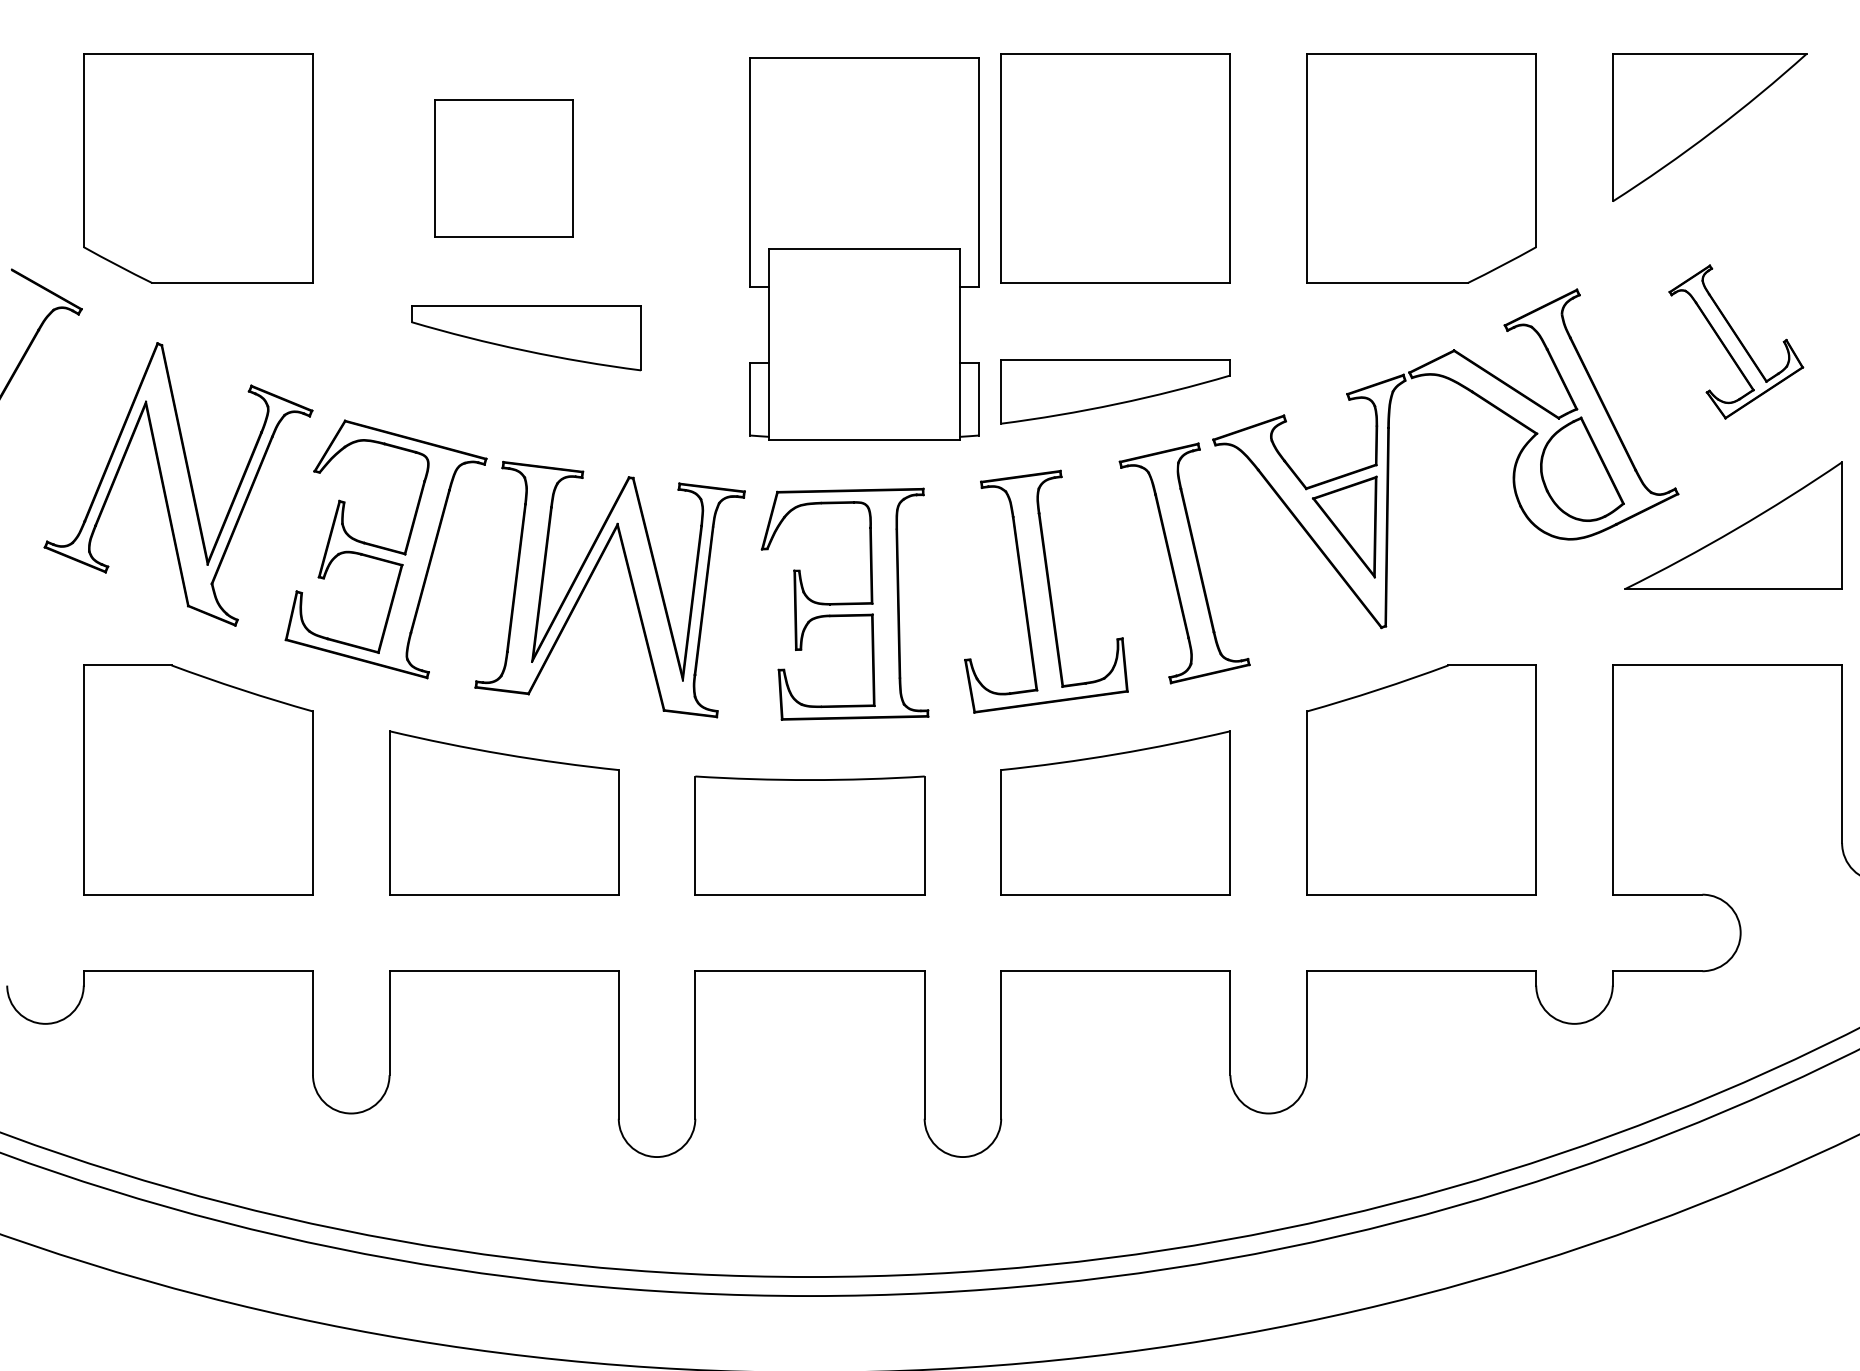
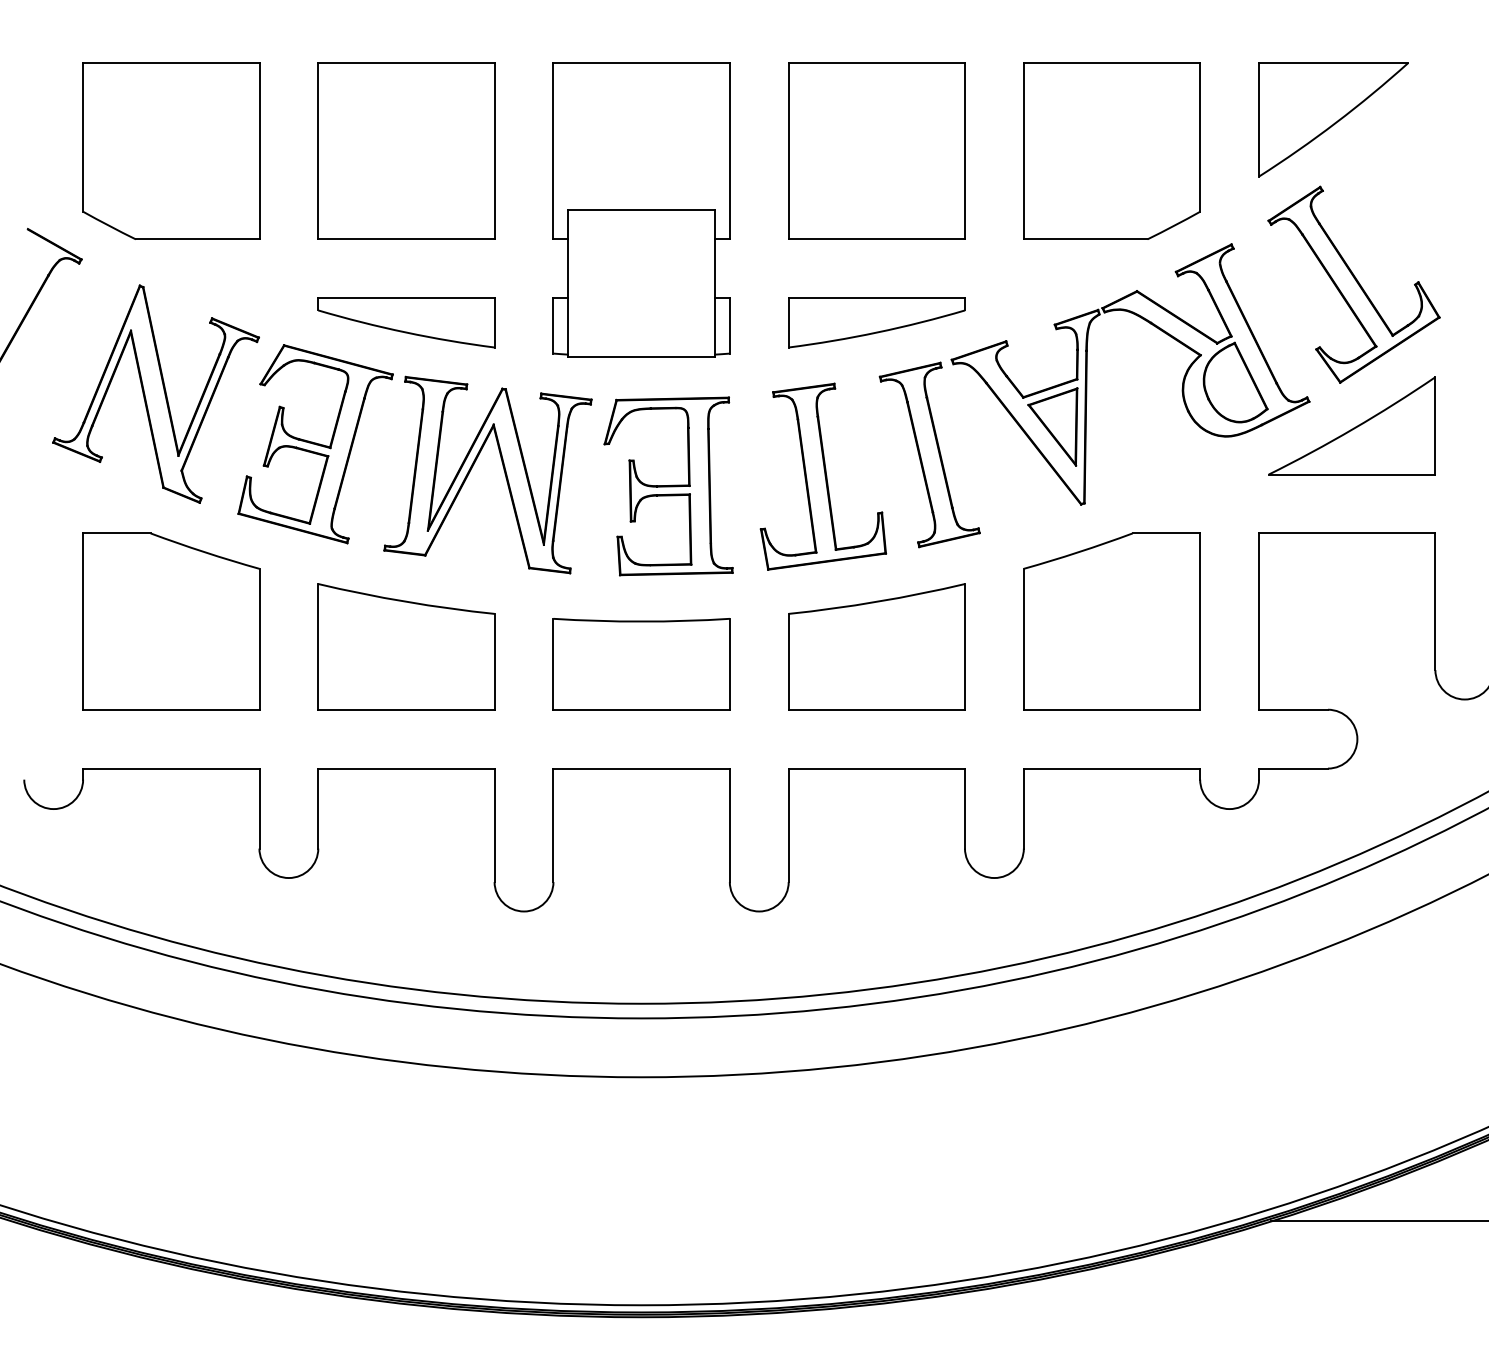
part: (504, 167) -> (406, 150), size x1.67
part: (864, 248) -> (641, 209), moved
part: (526, 337) -> (406, 322), moved
part: (1735, 341) -> (1353, 284), size x1.67

